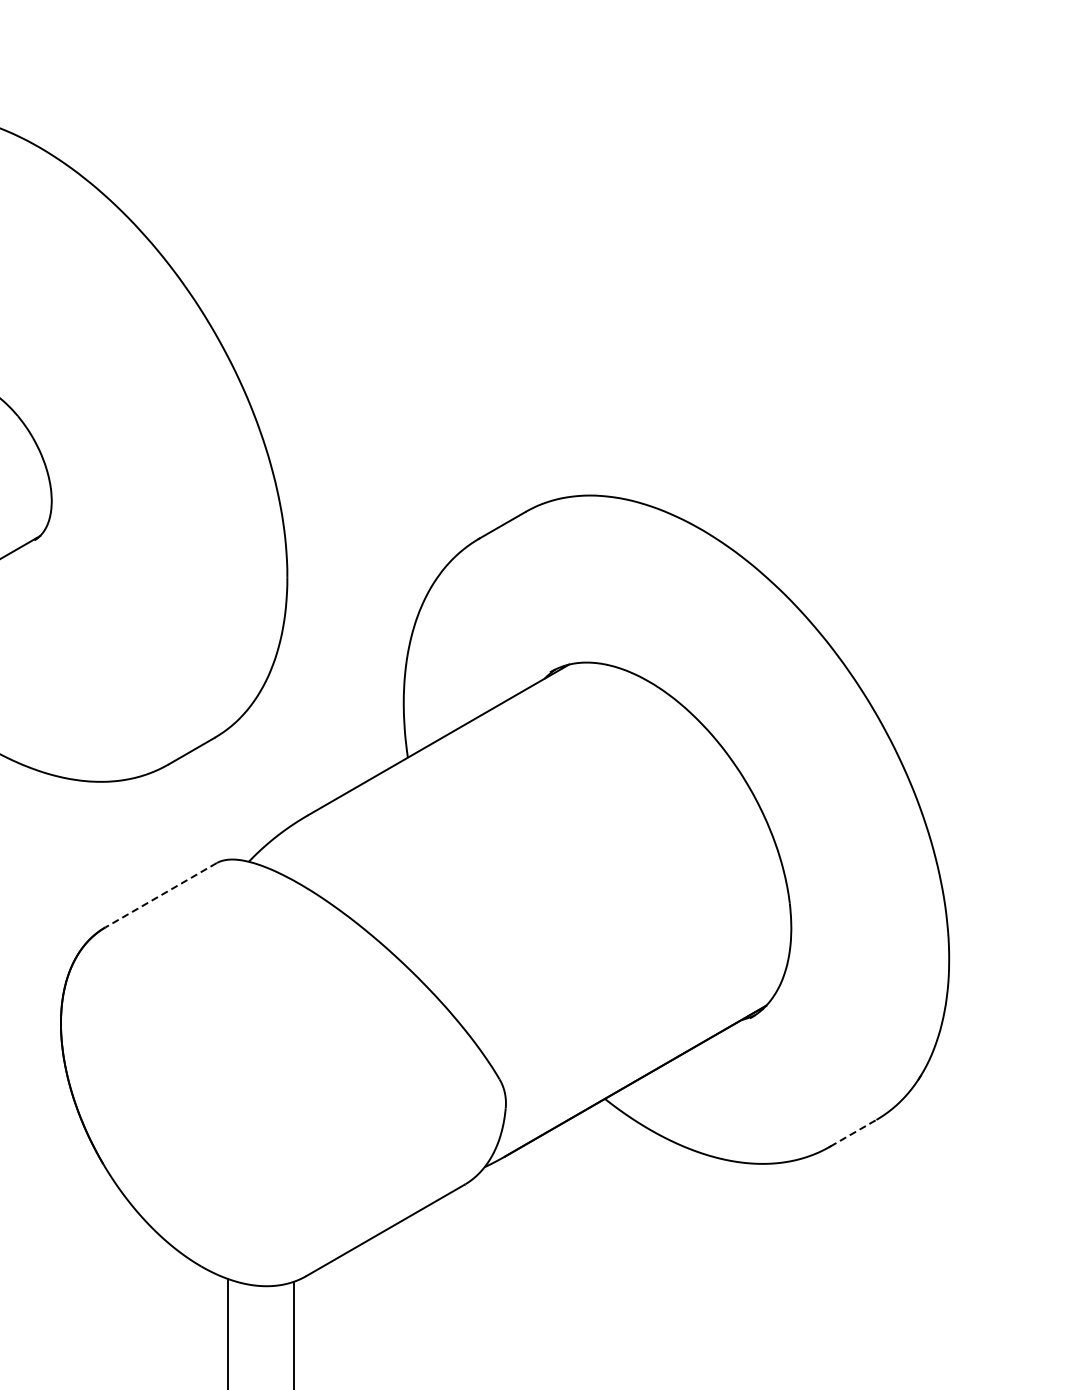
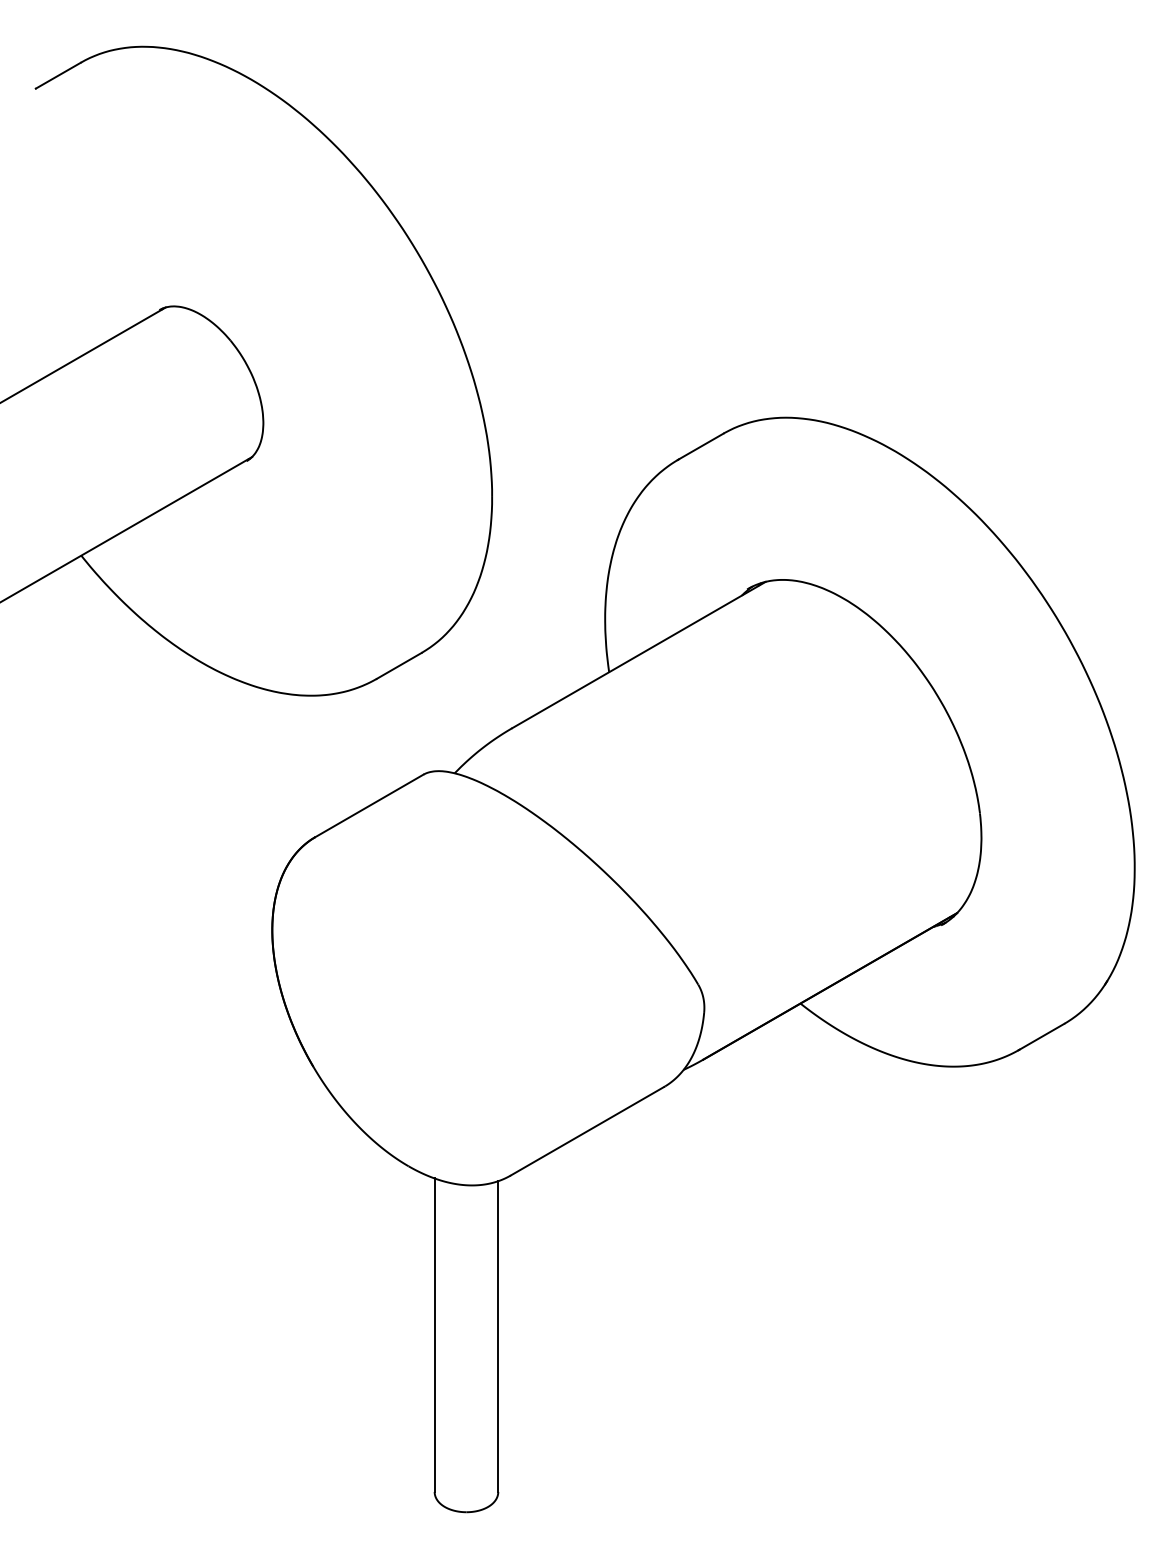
line: (161, 895) -> (369, 806), dashed -> solid
line: (853, 1132) -> (1041, 1036), dashed -> solid

